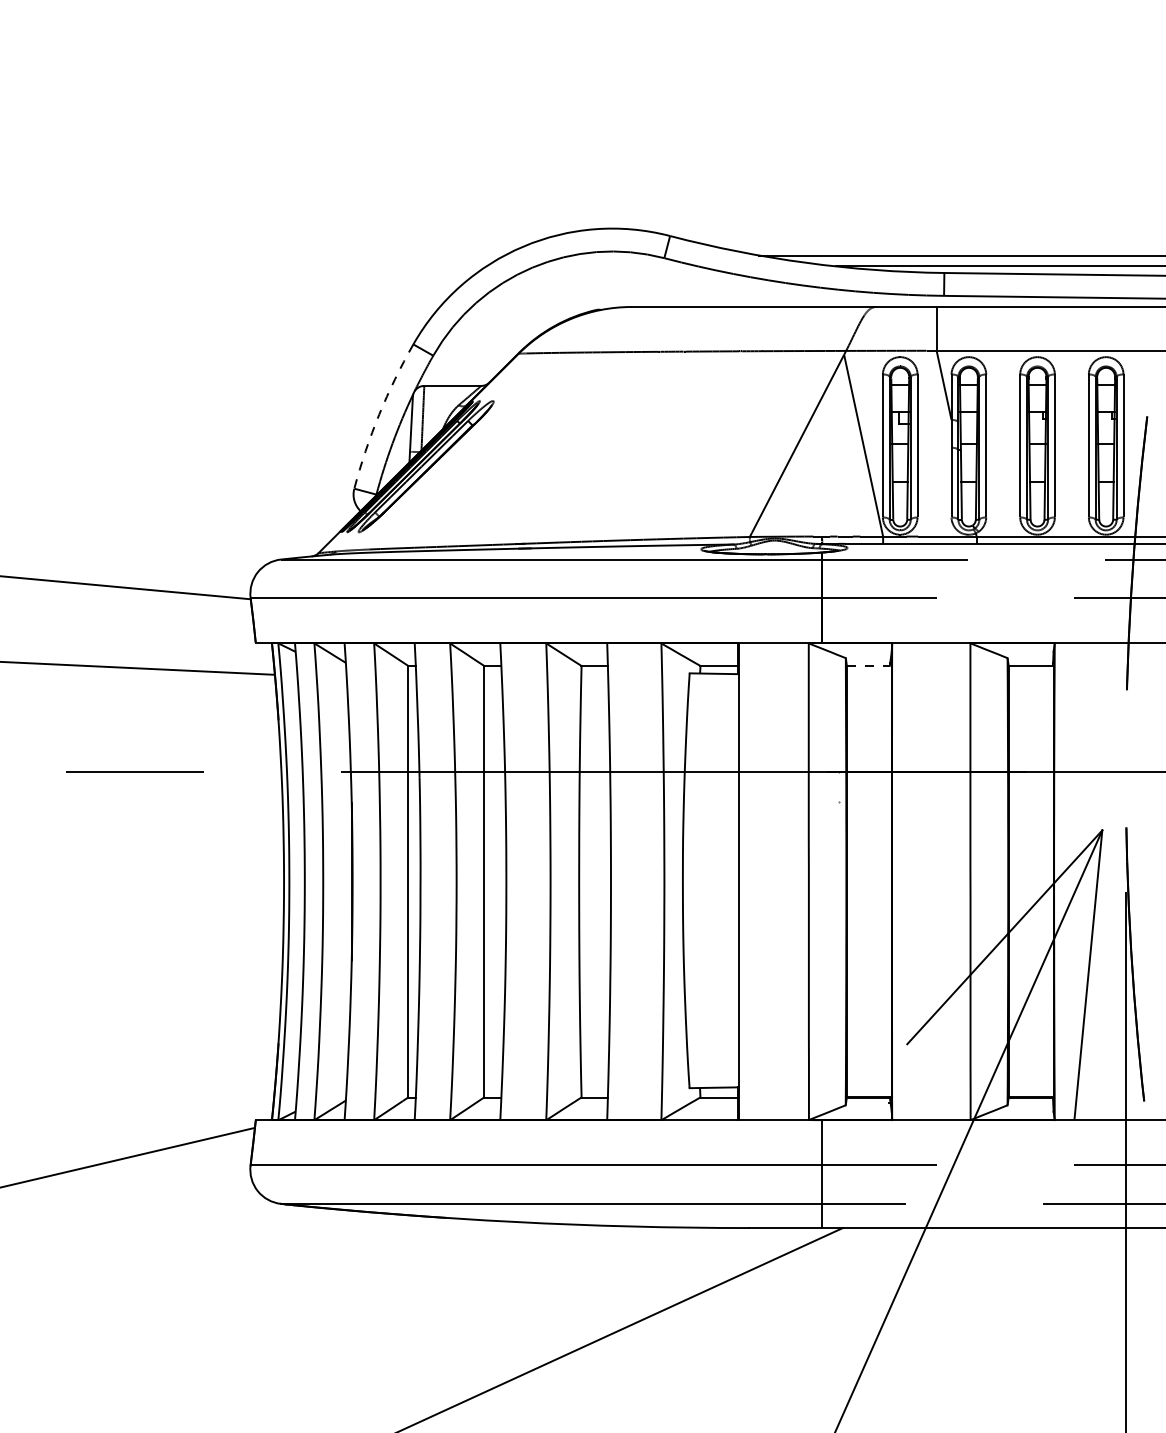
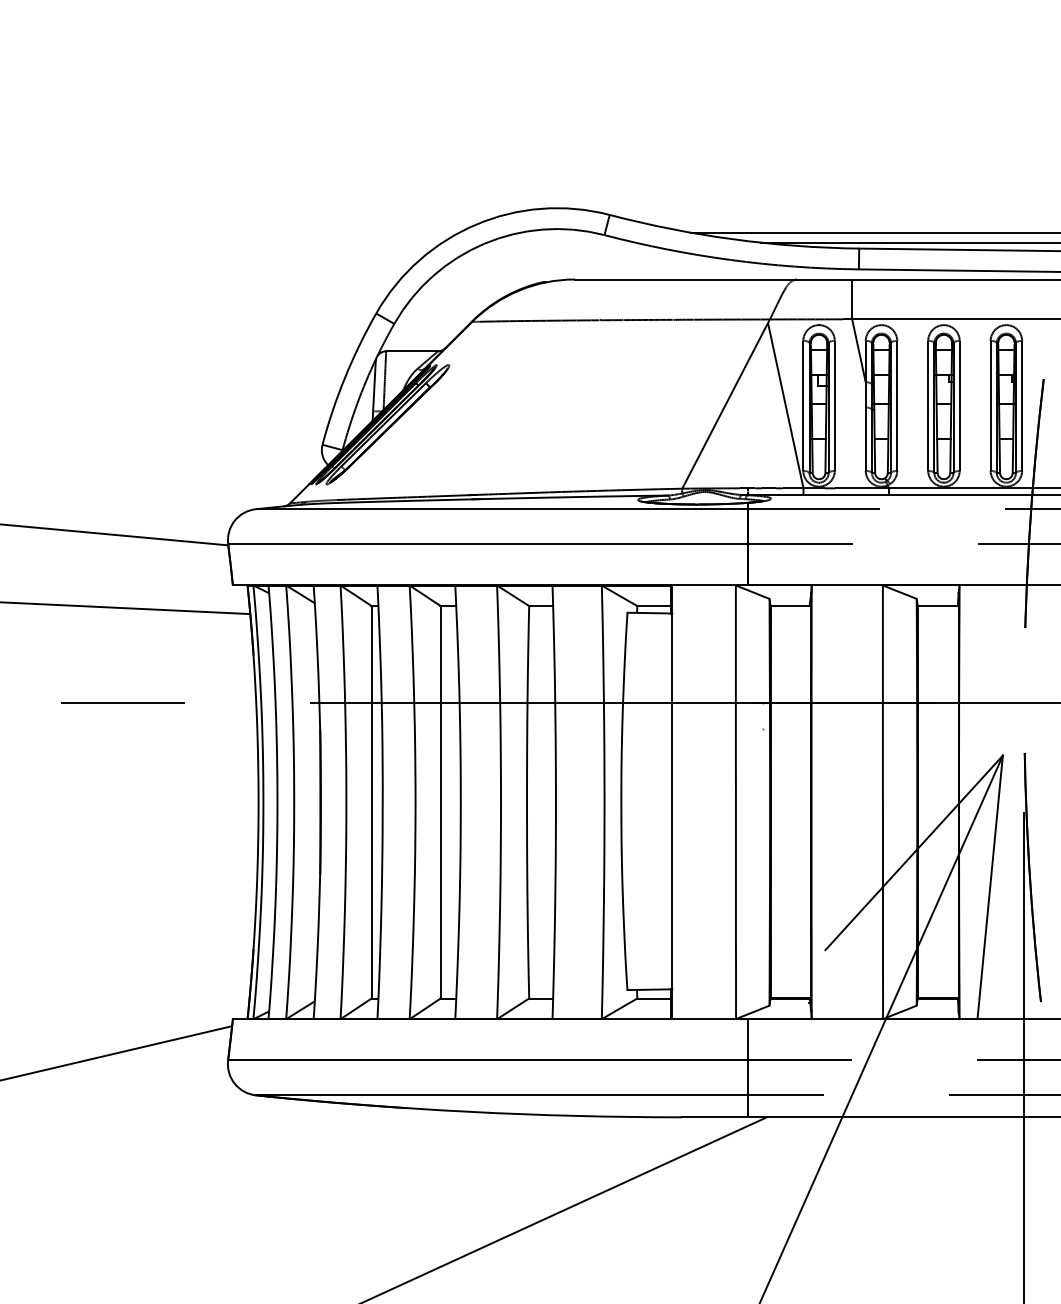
arc: (379, 414) -> (345, 377), dashed -> solid
line: (868, 665) -> (790, 605), dashed -> solid

